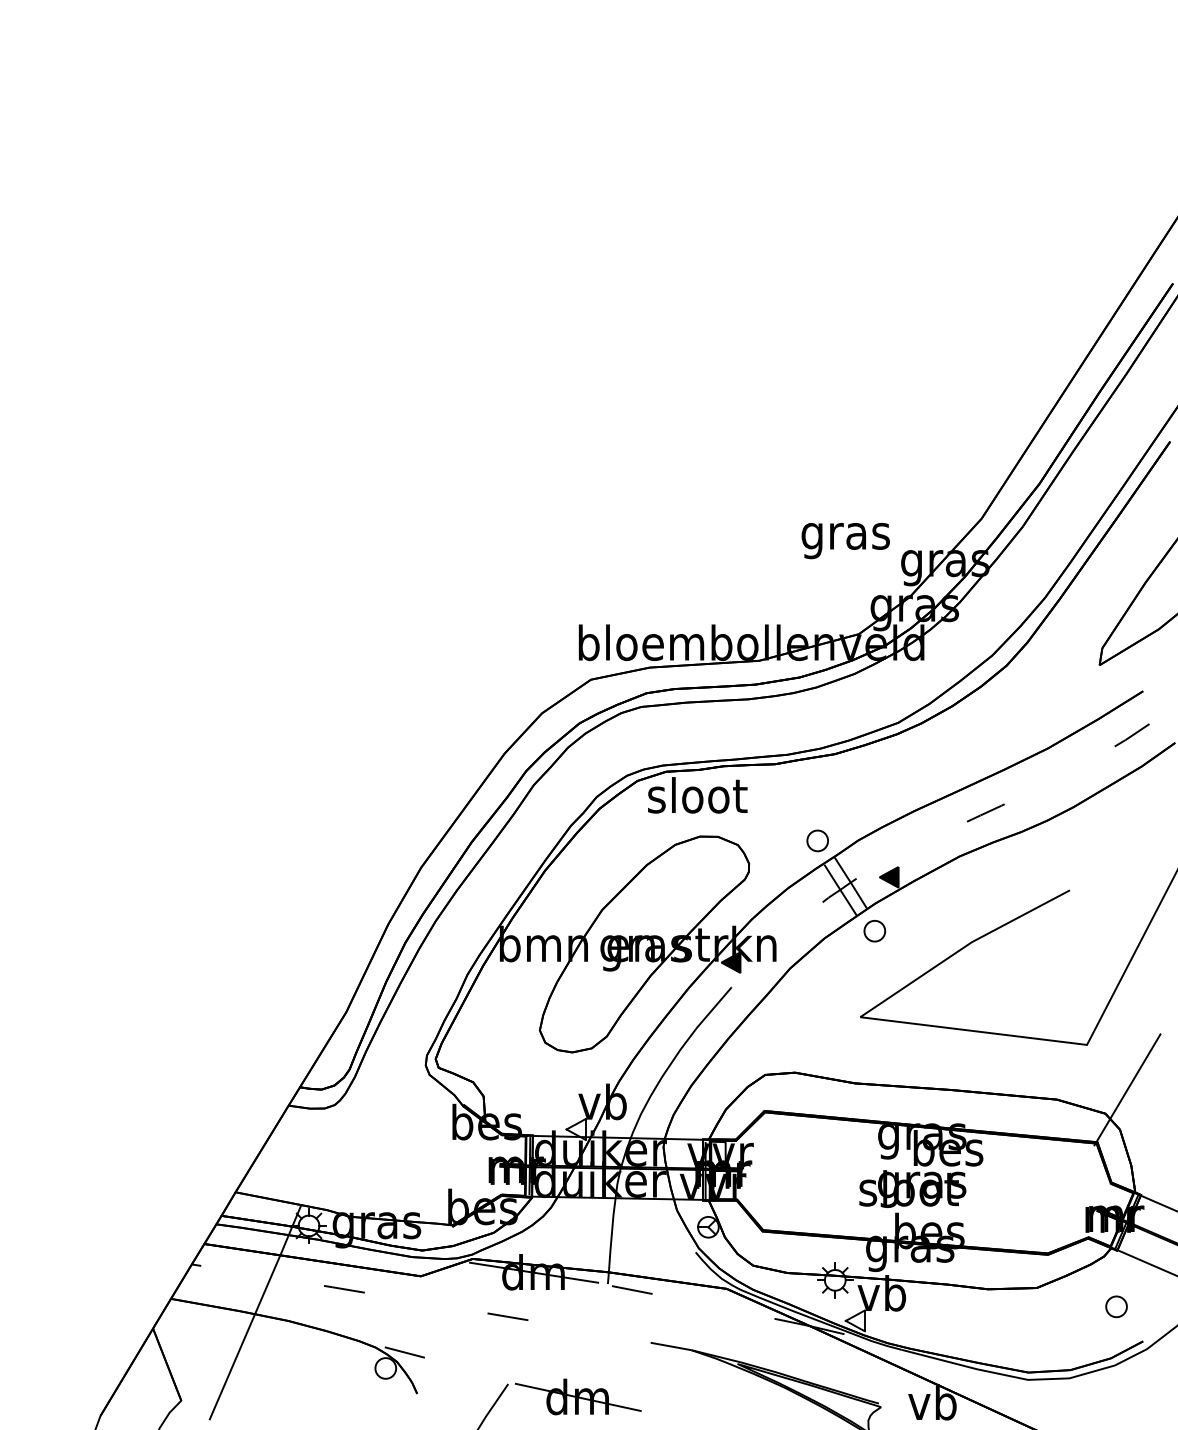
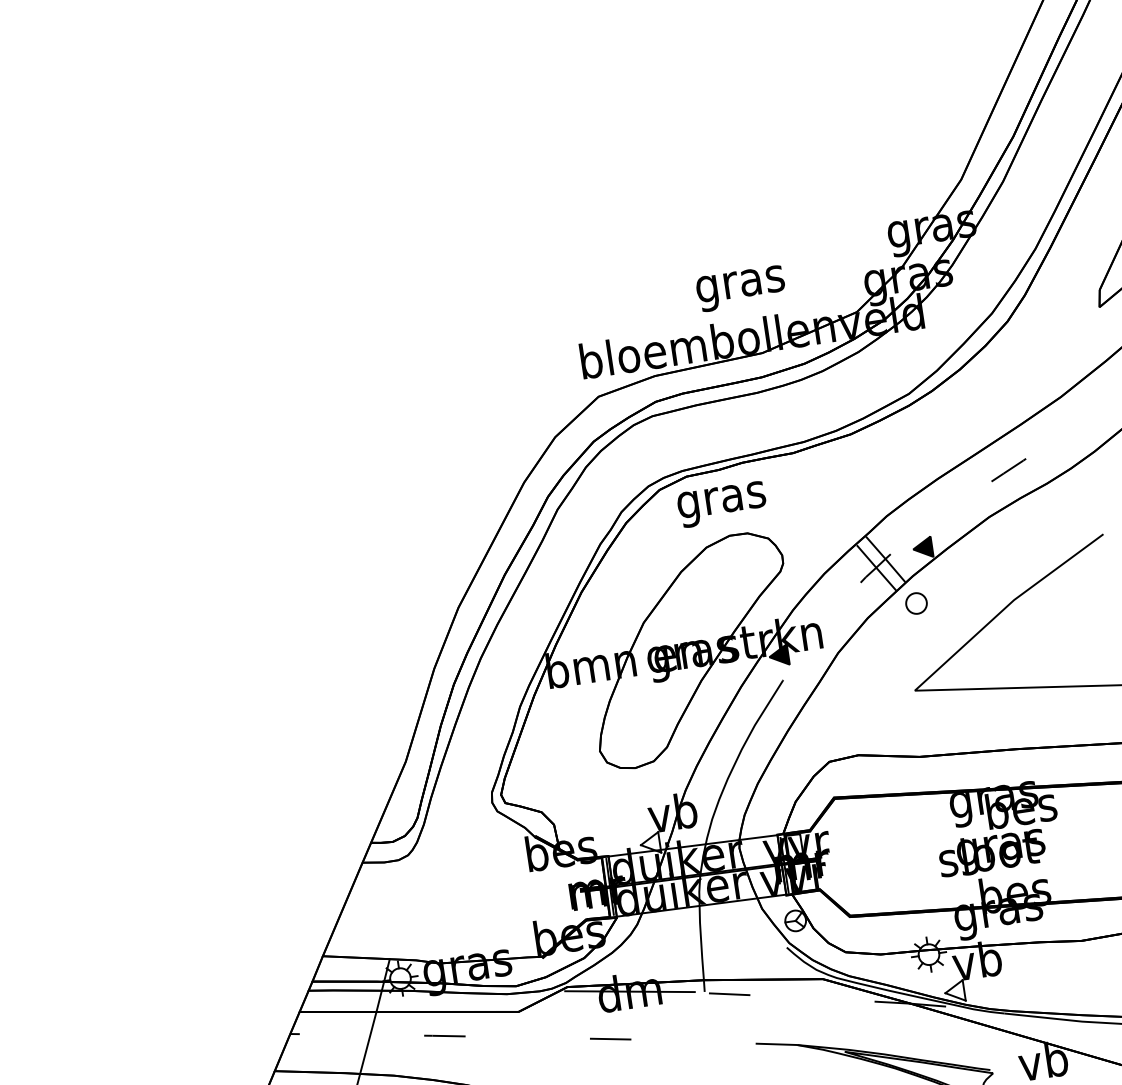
text: (845, 541) -> (740, 289), moved
text: (697, 799) -> (721, 499), sloot -> gras
part: (817, 840) -> (846, 522), removed

